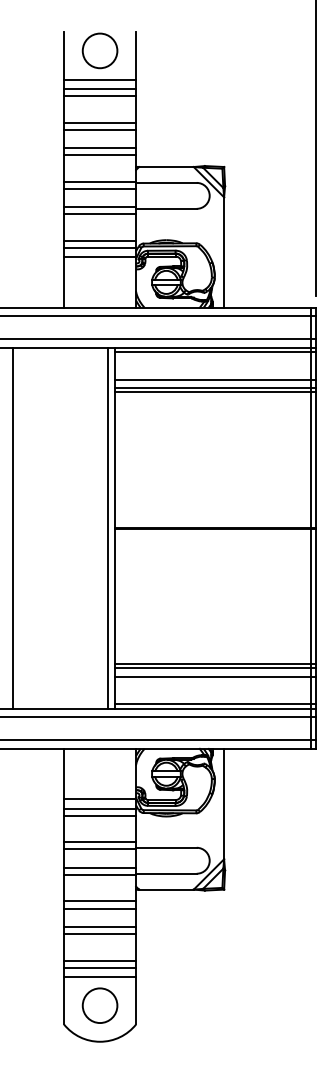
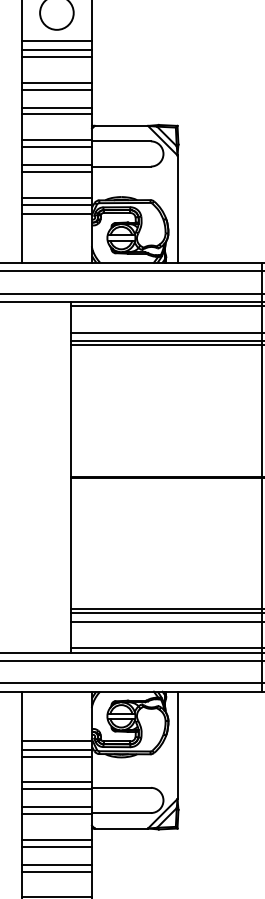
line: (108, 528) -> (65, 477), removed

